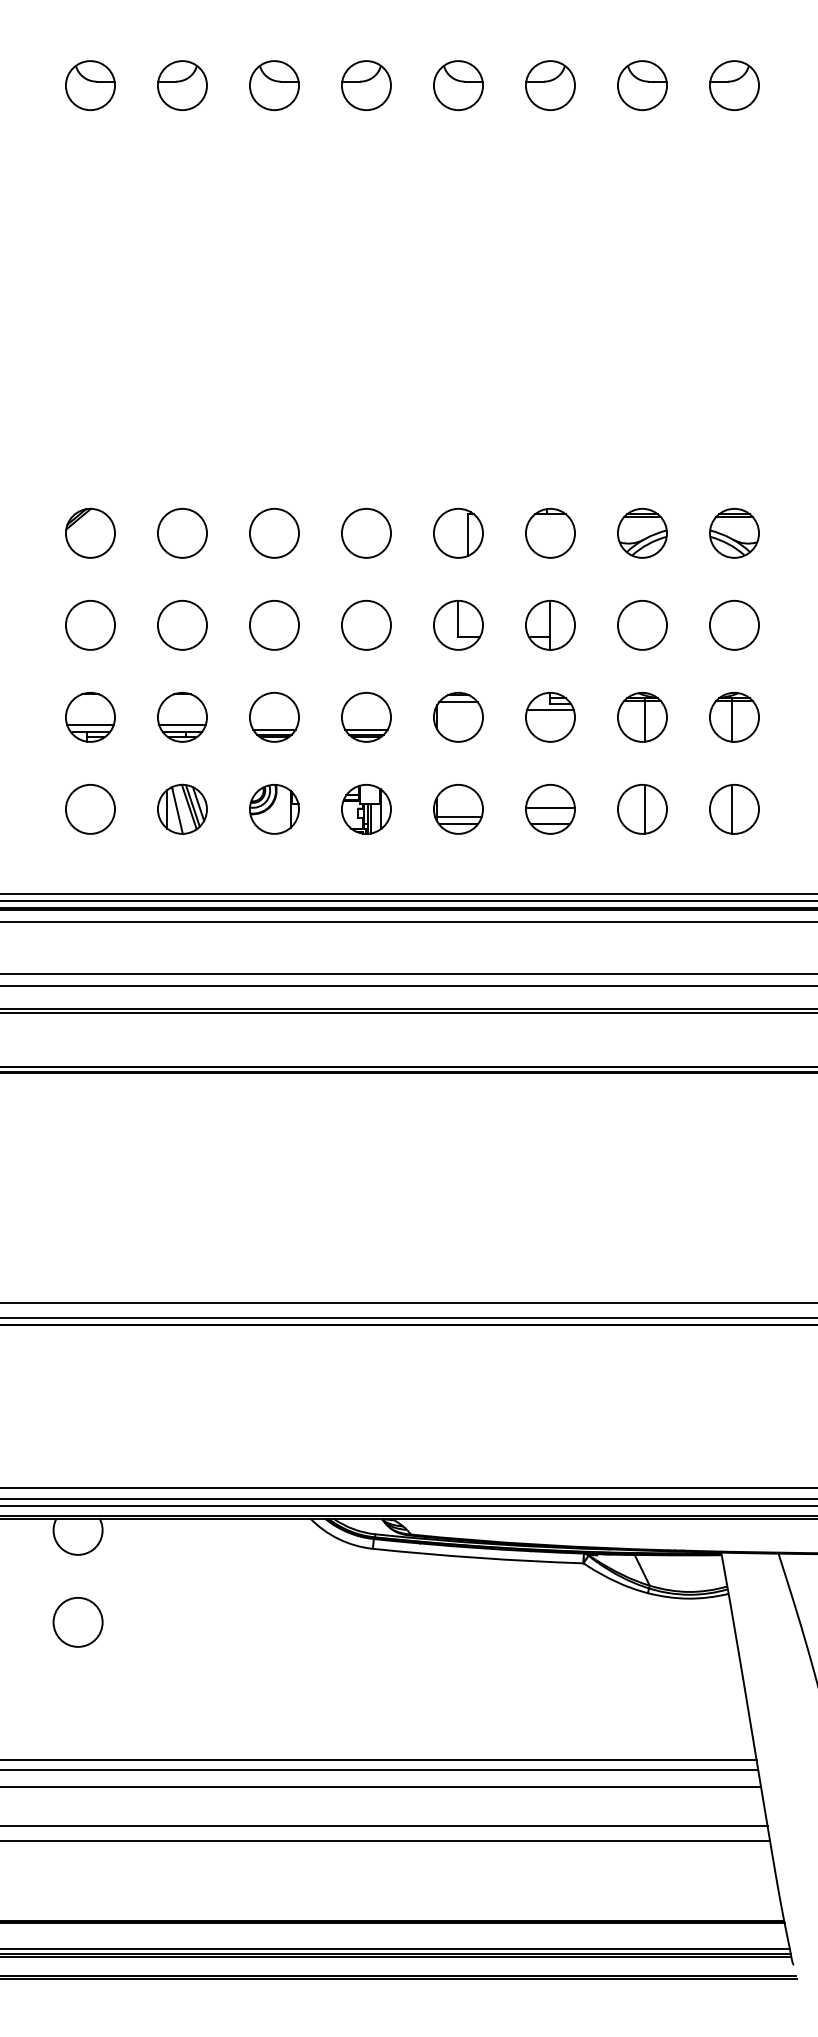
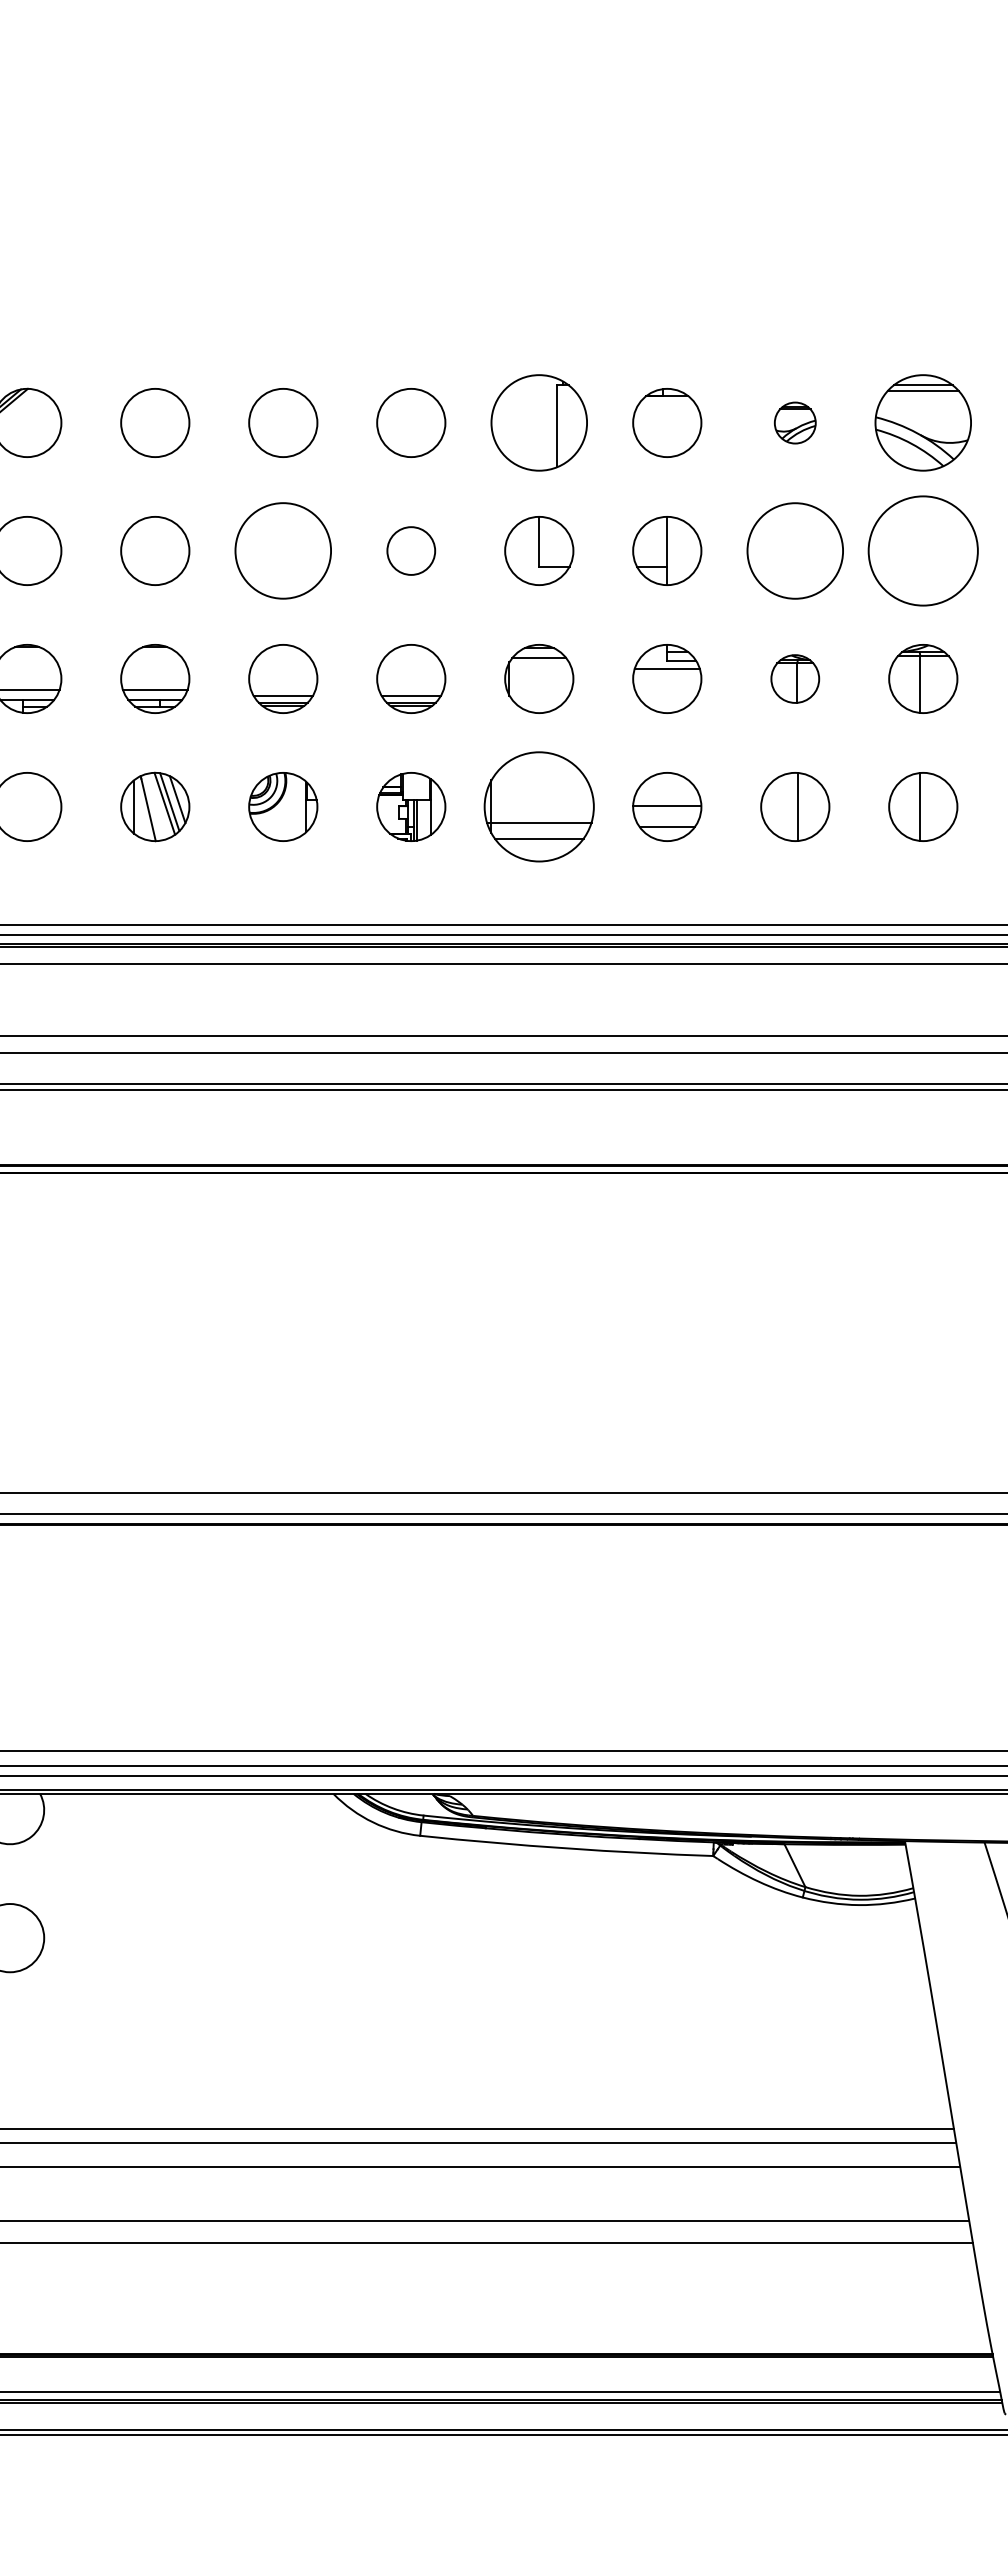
part: (458, 533) -> (539, 423), size x1.4
part: (642, 533) -> (795, 423), size x0.6
part: (734, 533) -> (923, 423), size x1.4
circle: (642, 624) -> (795, 549), size x1.4
circle: (734, 624) -> (923, 549), size x1.6
circle: (274, 625) -> (283, 551), size x1.4
circle: (366, 625) -> (411, 551), size x0.7
part: (642, 717) -> (795, 679), size x0.7
part: (458, 809) -> (539, 807), size x1.6

